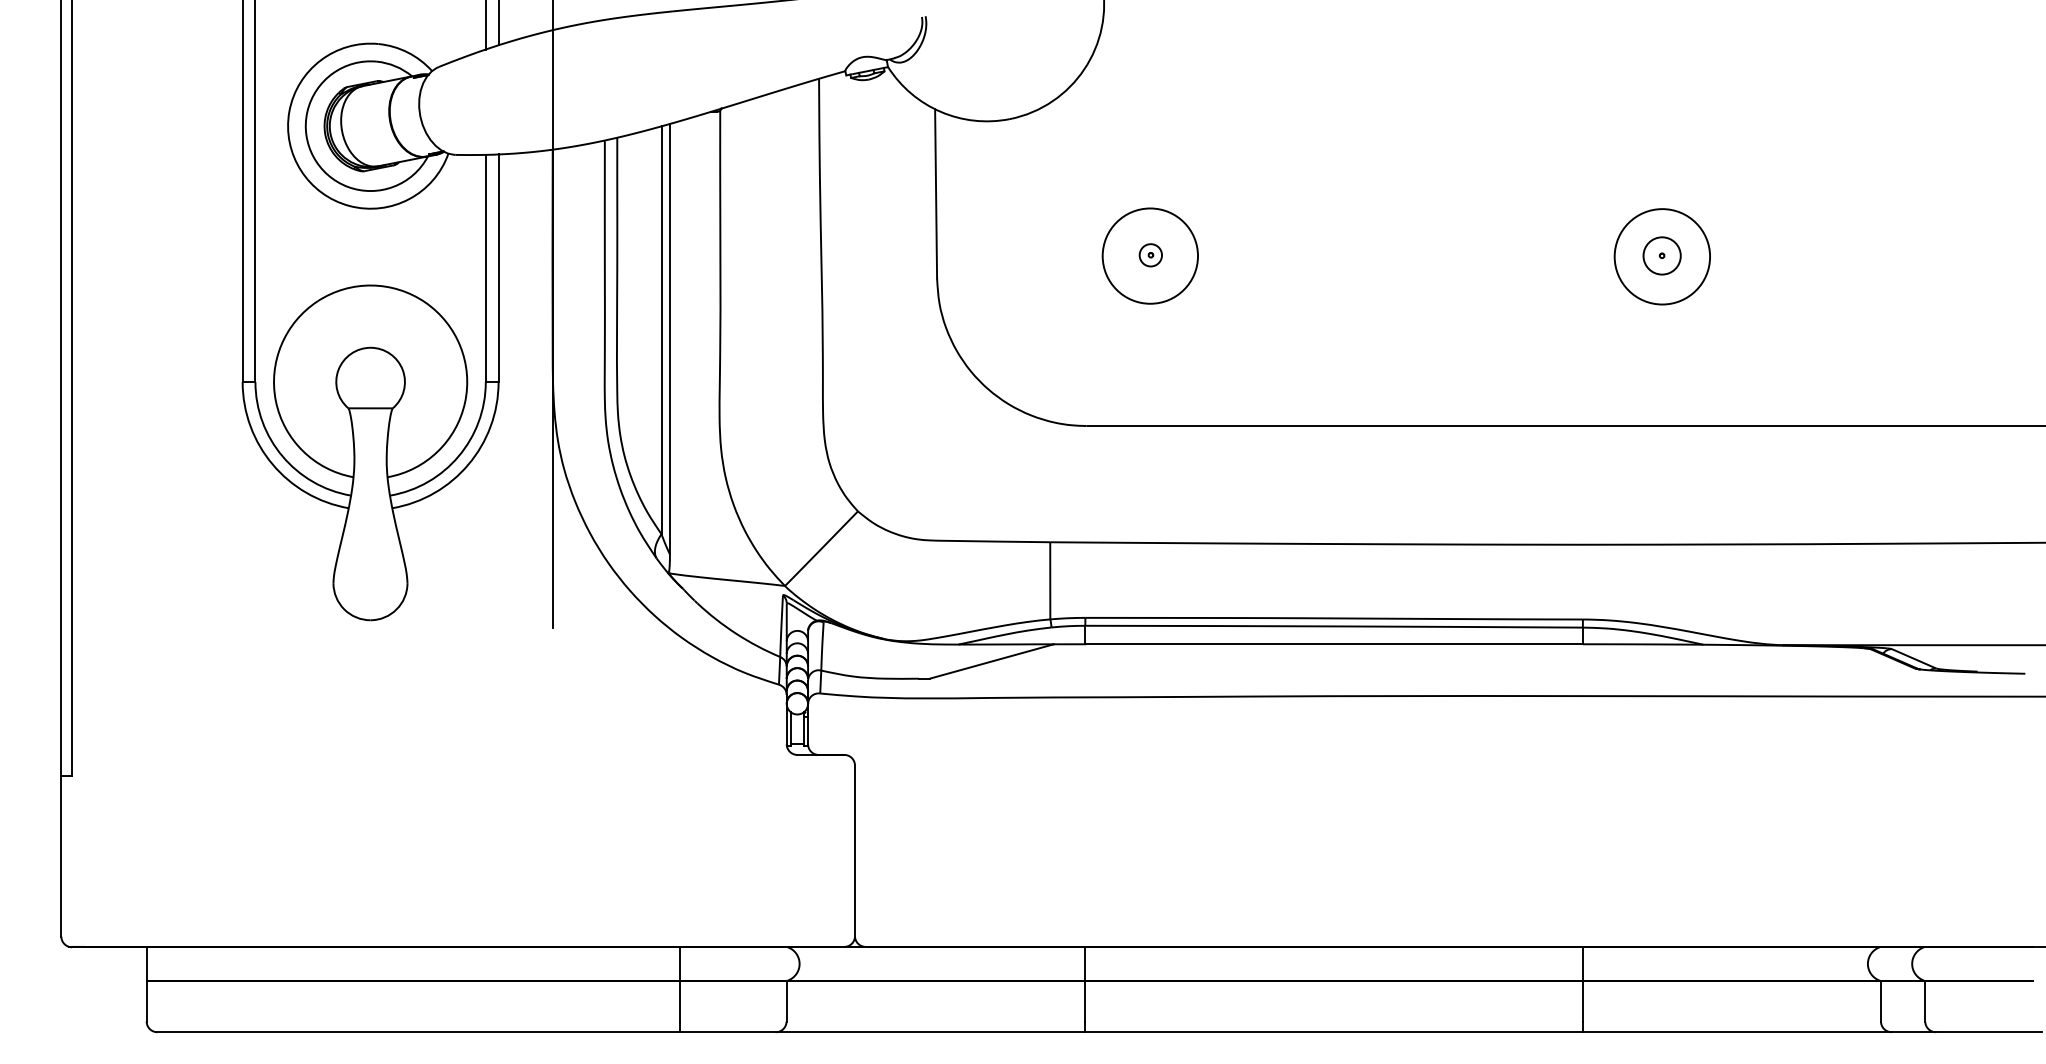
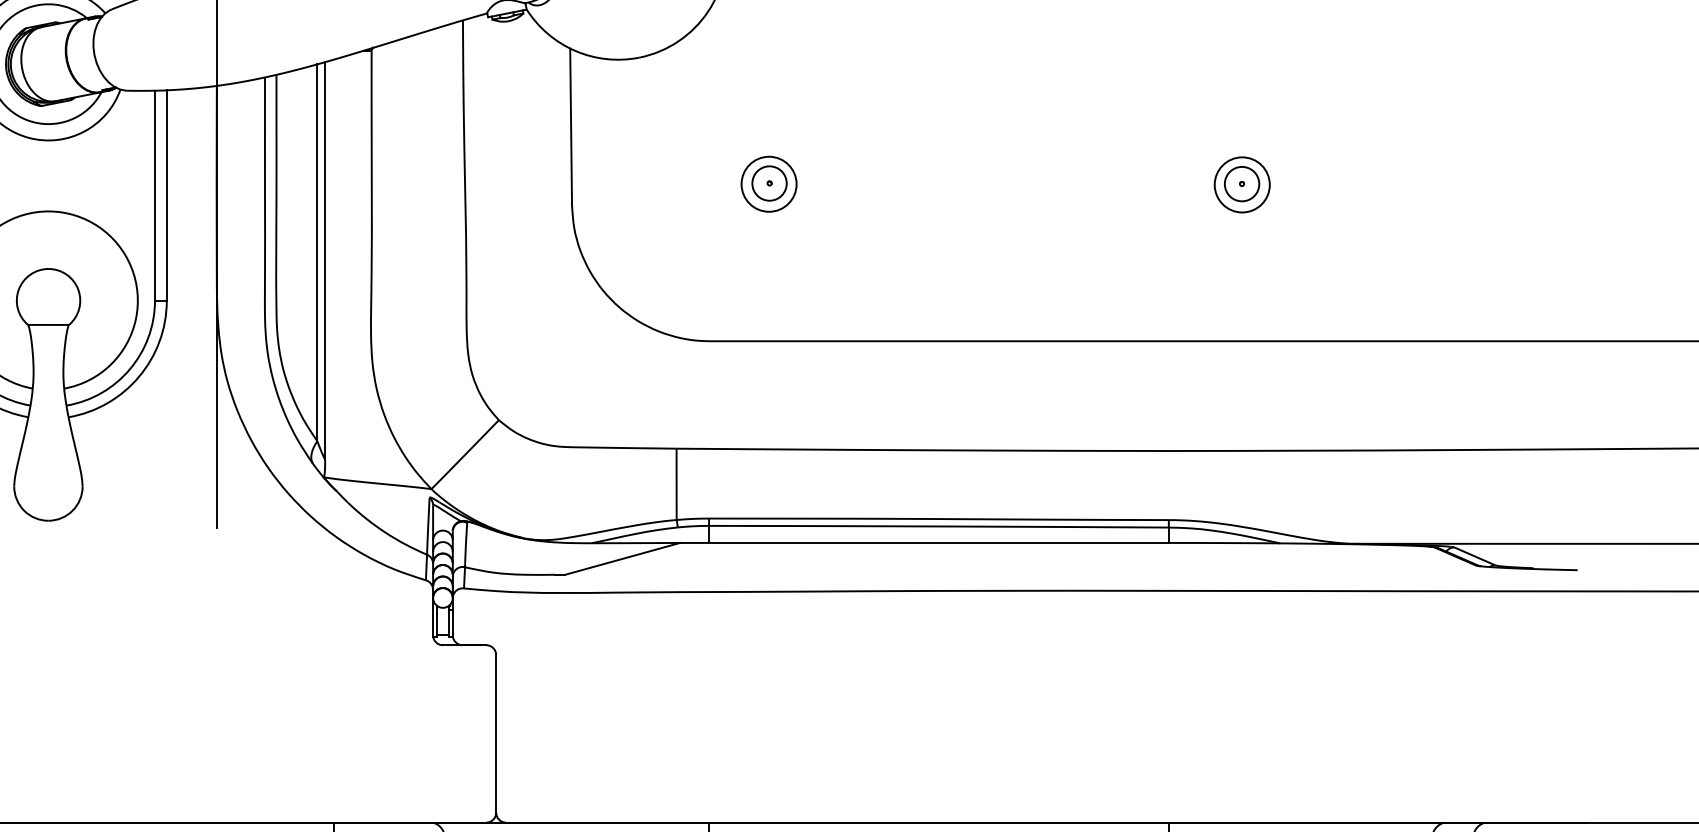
circle: (1150, 254) -> (769, 182), size x1.67
circle: (1150, 255) -> (769, 183), size x0.62
circle: (1662, 256) -> (1242, 184), size x0.62

